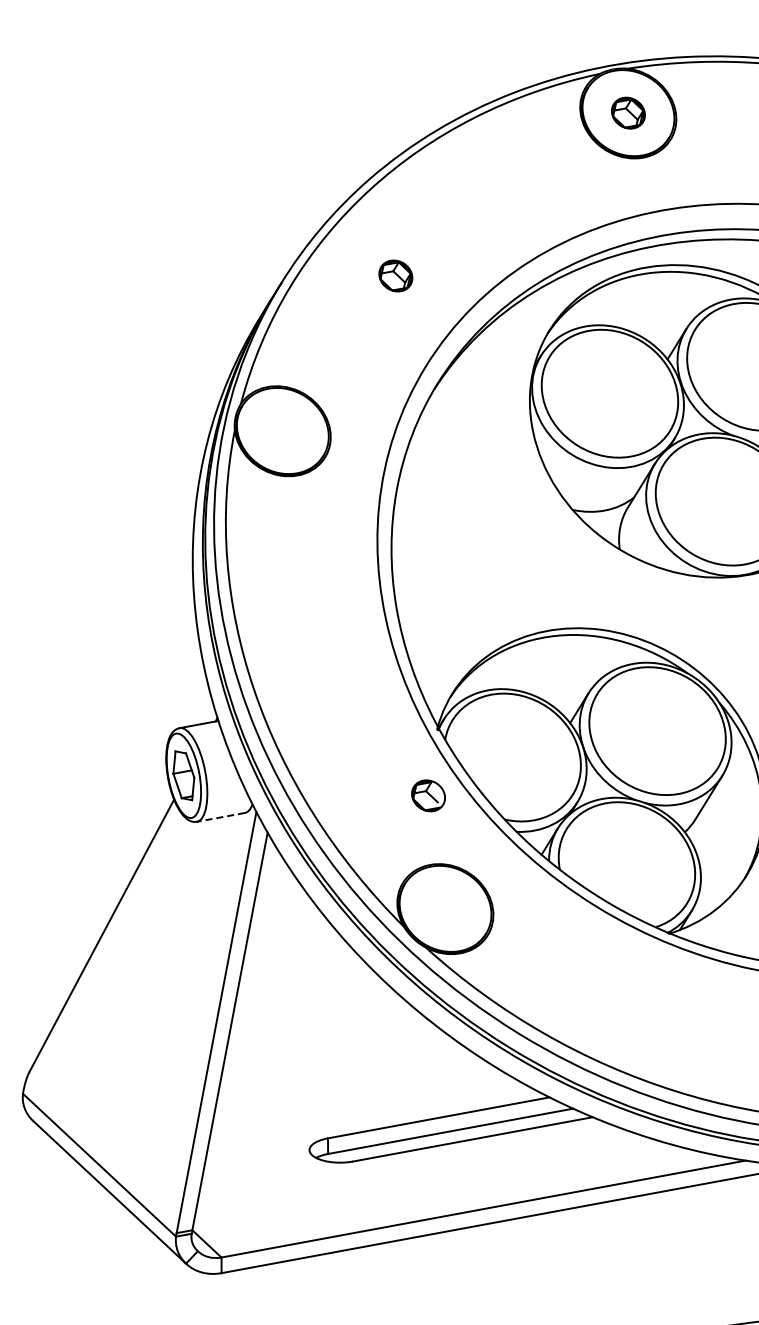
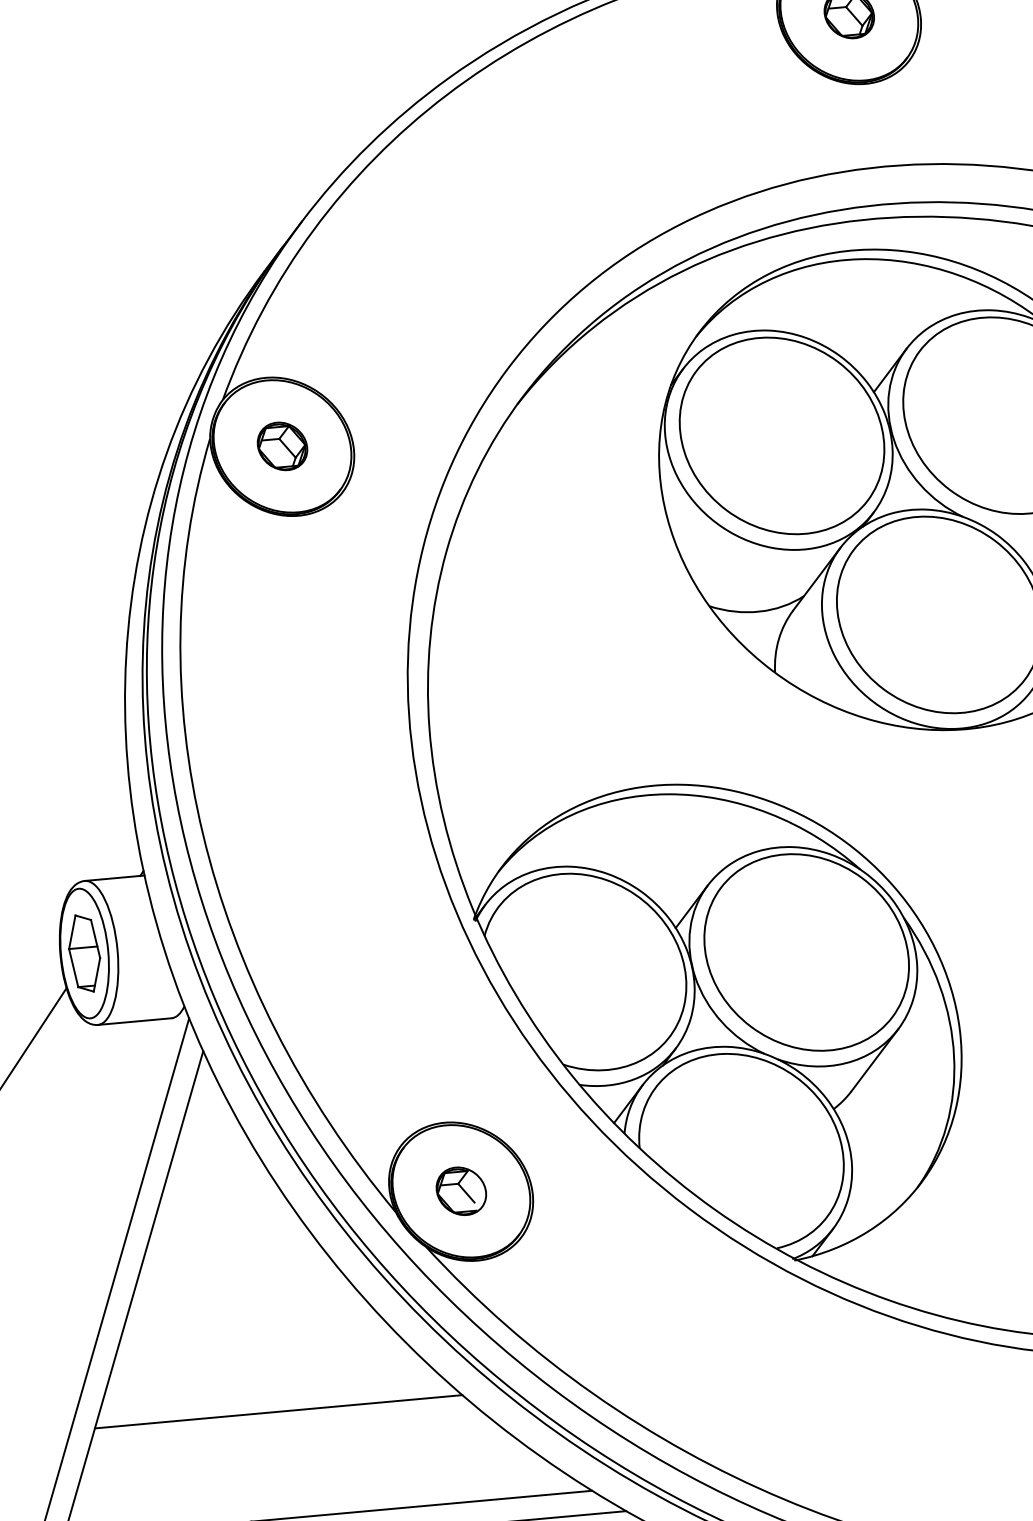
part: (395, 275) -> (282, 445), moved
part: (428, 795) -> (461, 1190), moved
line: (220, 817) -> (134, 1021), dashed -> solid
line: (338, 1064) -> (277, 1411), added

